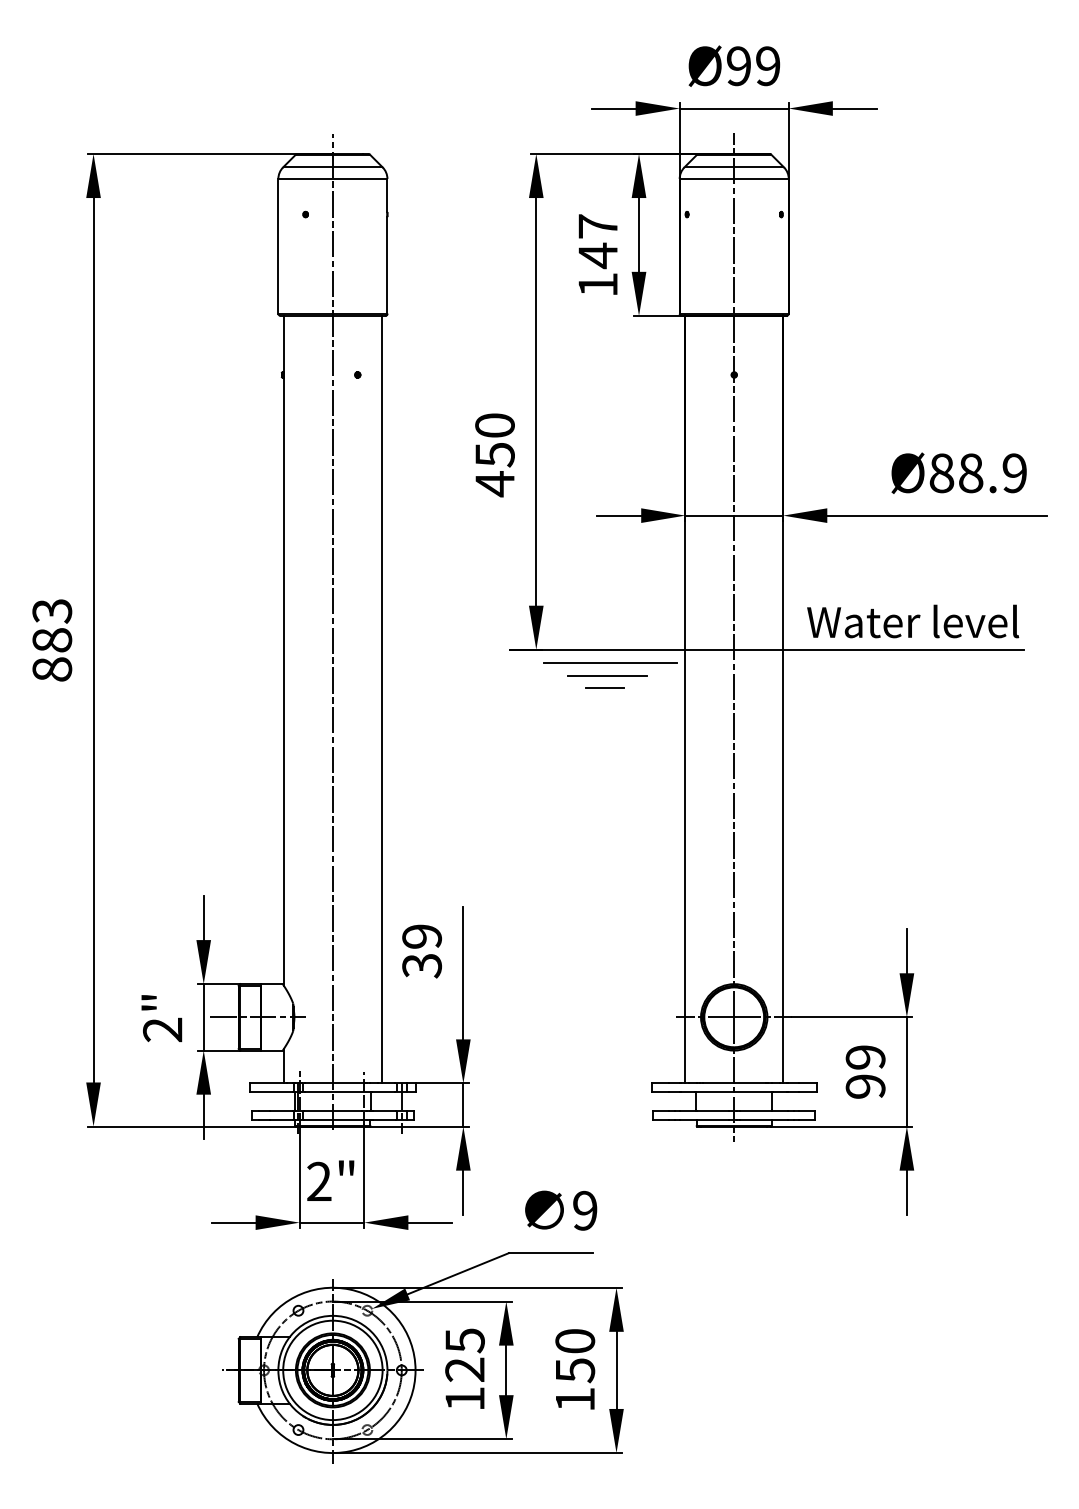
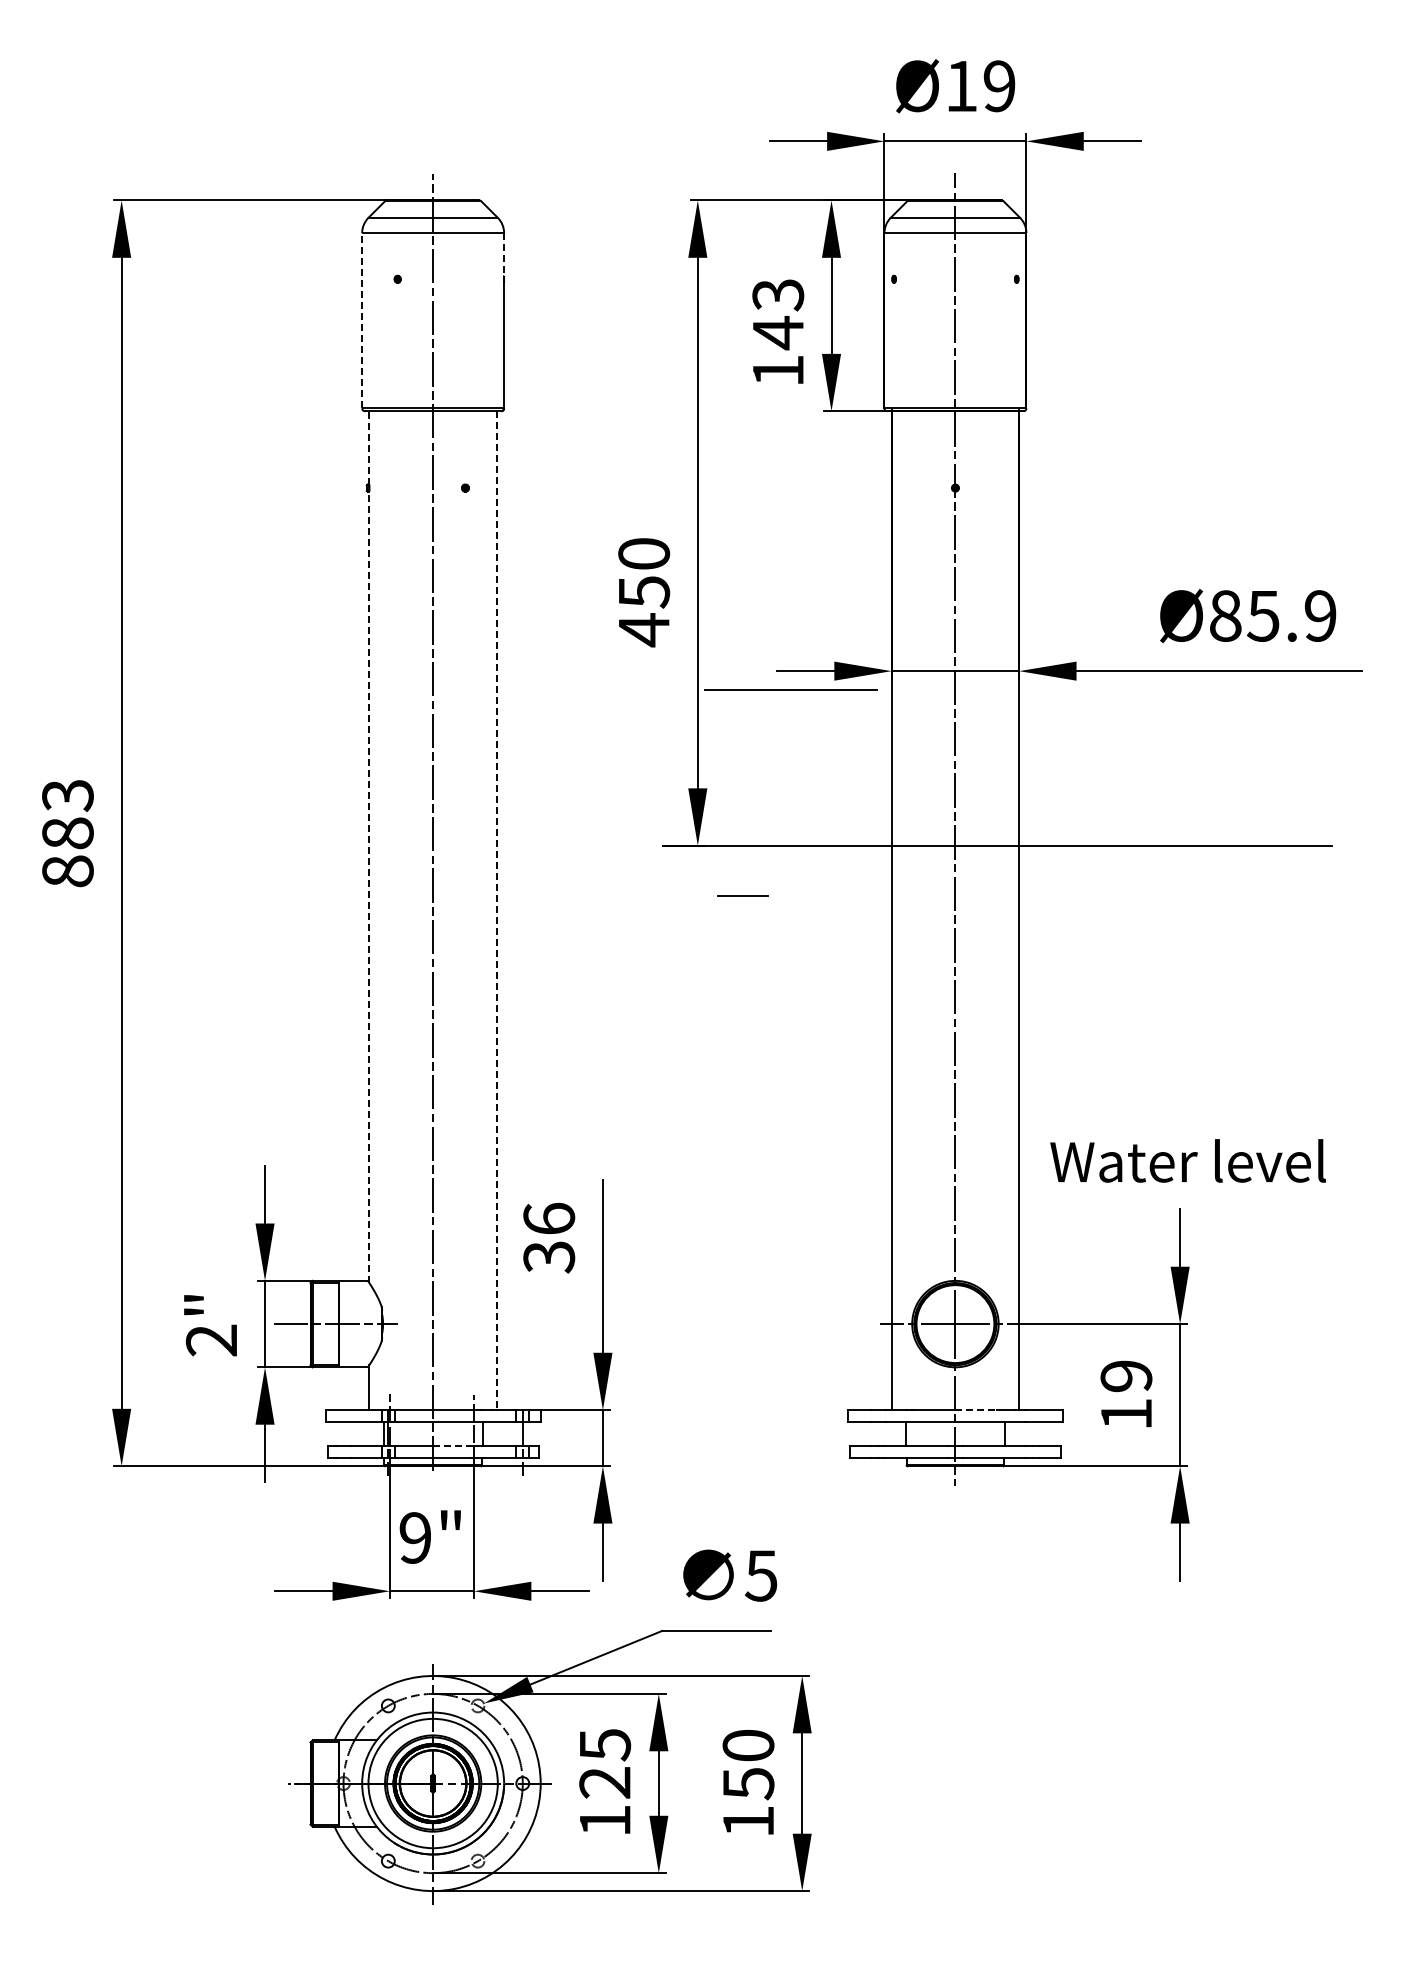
text: (738, 66) -> (961, 86), Ø99 -> Ø19
line: (387, 195) -> (504, 254), solid -> dashed
text: (598, 226) -> (778, 295), 147 -> 143
line: (278, 246) -> (362, 320), solid -> dashed
line: (284, 343) -> (369, 447), solid -> dashed
text: (970, 472) -> (1262, 615), Ø88.9 -> Ø85.9
text: (913, 621) -> (1188, 1160), moved
line: (609, 662) -> (790, 689), moved
line: (607, 676) -> (790, 880), removed
line: (284, 681) -> (369, 887), solid -> dashed
line: (604, 688) -> (742, 895), moved
line: (381, 700) -> (496, 911), solid -> dashed
text: (422, 936) -> (549, 1218), 39 -> 36
line: (750, 1083) -> (976, 1410), solid -> dashed
text: (865, 1086) -> (1126, 1414), 99 -> 19
line: (347, 1111) -> (451, 1446), solid -> dashed
text: (319, 1181) -> (415, 1537), 2" -> 9"
text: (584, 1210) -> (760, 1575), 9 -> 5

